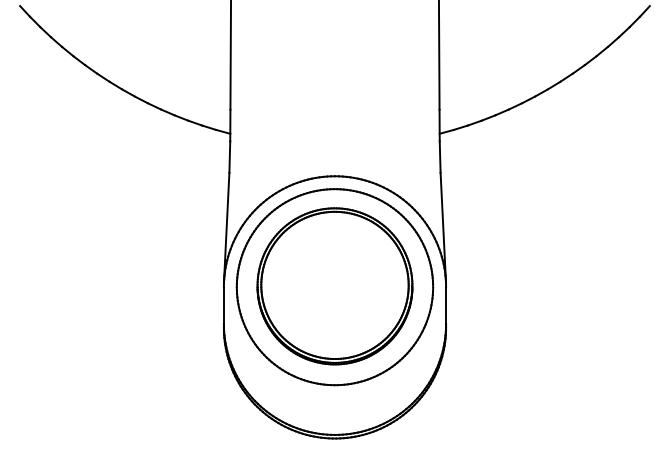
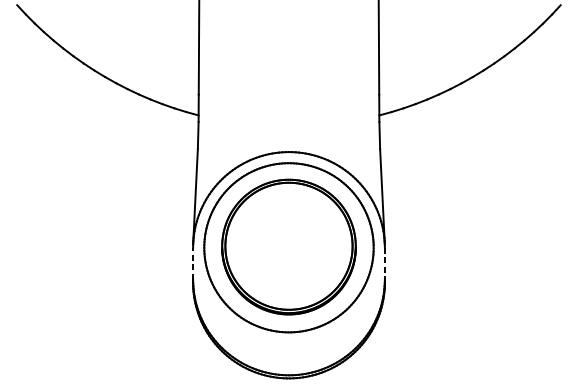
line: (223, 305) -> (192, 263), solid -> dashed
line: (446, 306) -> (385, 264), solid -> dashed

